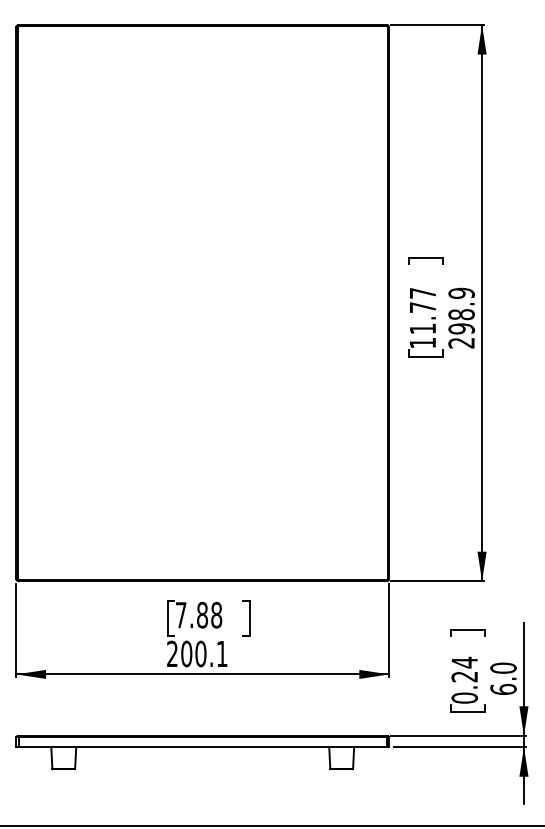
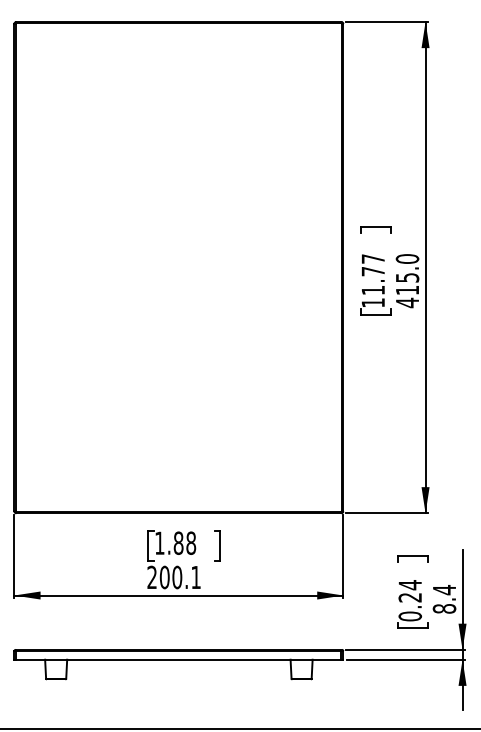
text: (461, 318) -> (407, 281), 298.9 -> 415.0
text: (180, 614) -> (159, 542), 7.88 -> 1.88
text: (503, 678) -> (444, 599), 6.0 -> 8.4

